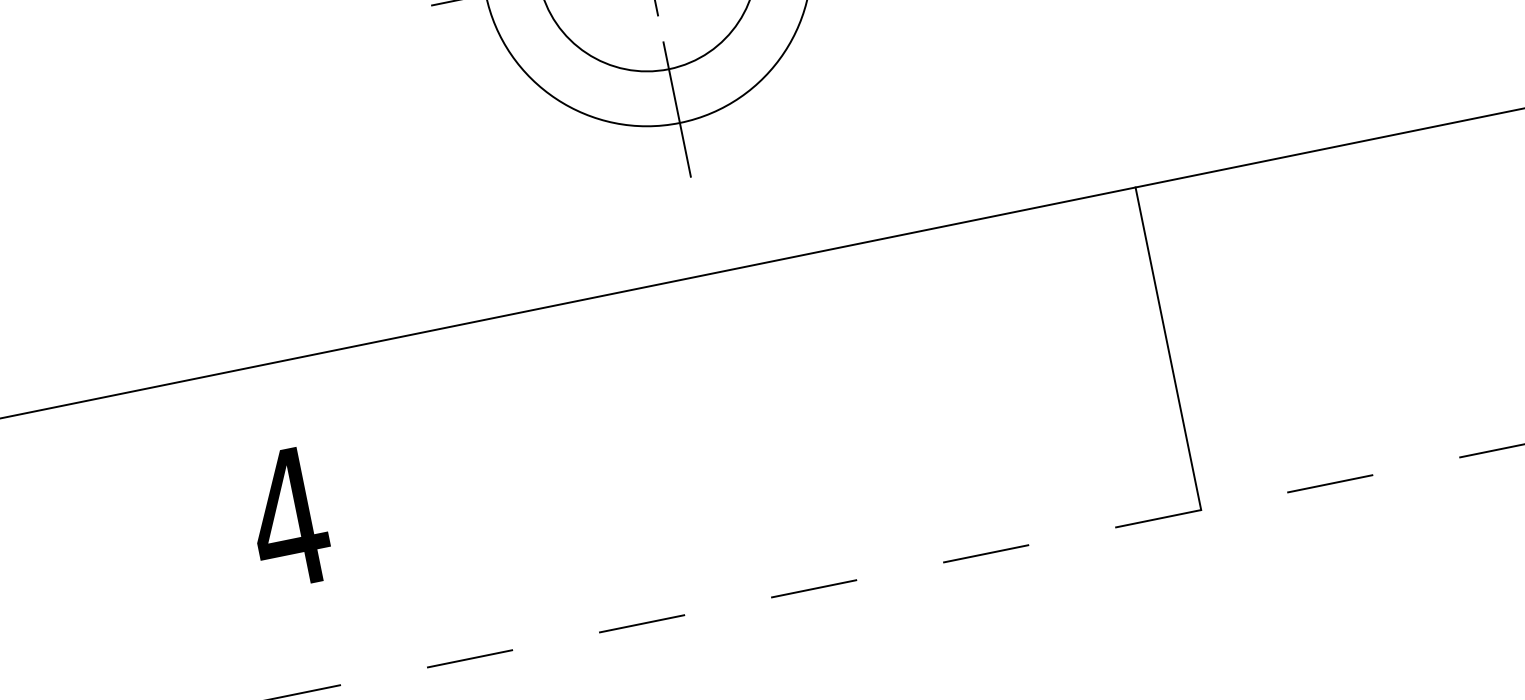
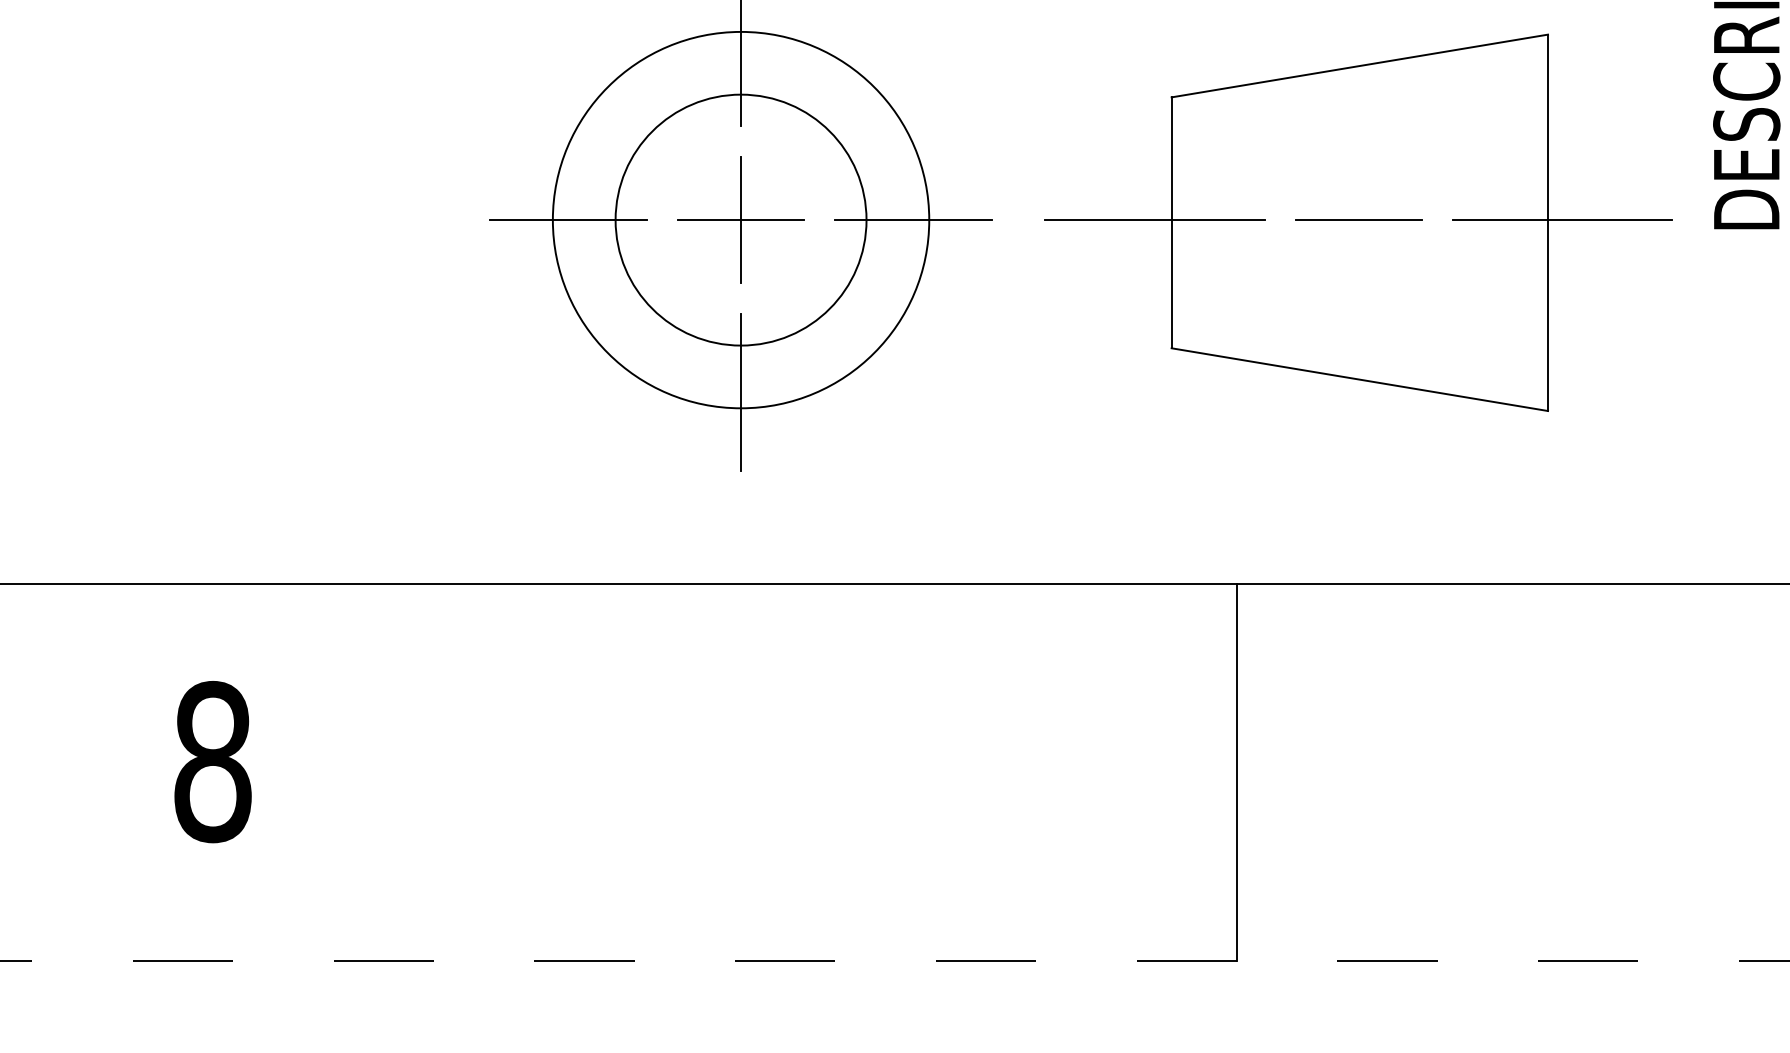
text: (288, 518) -> (212, 762), 4 -> 8

